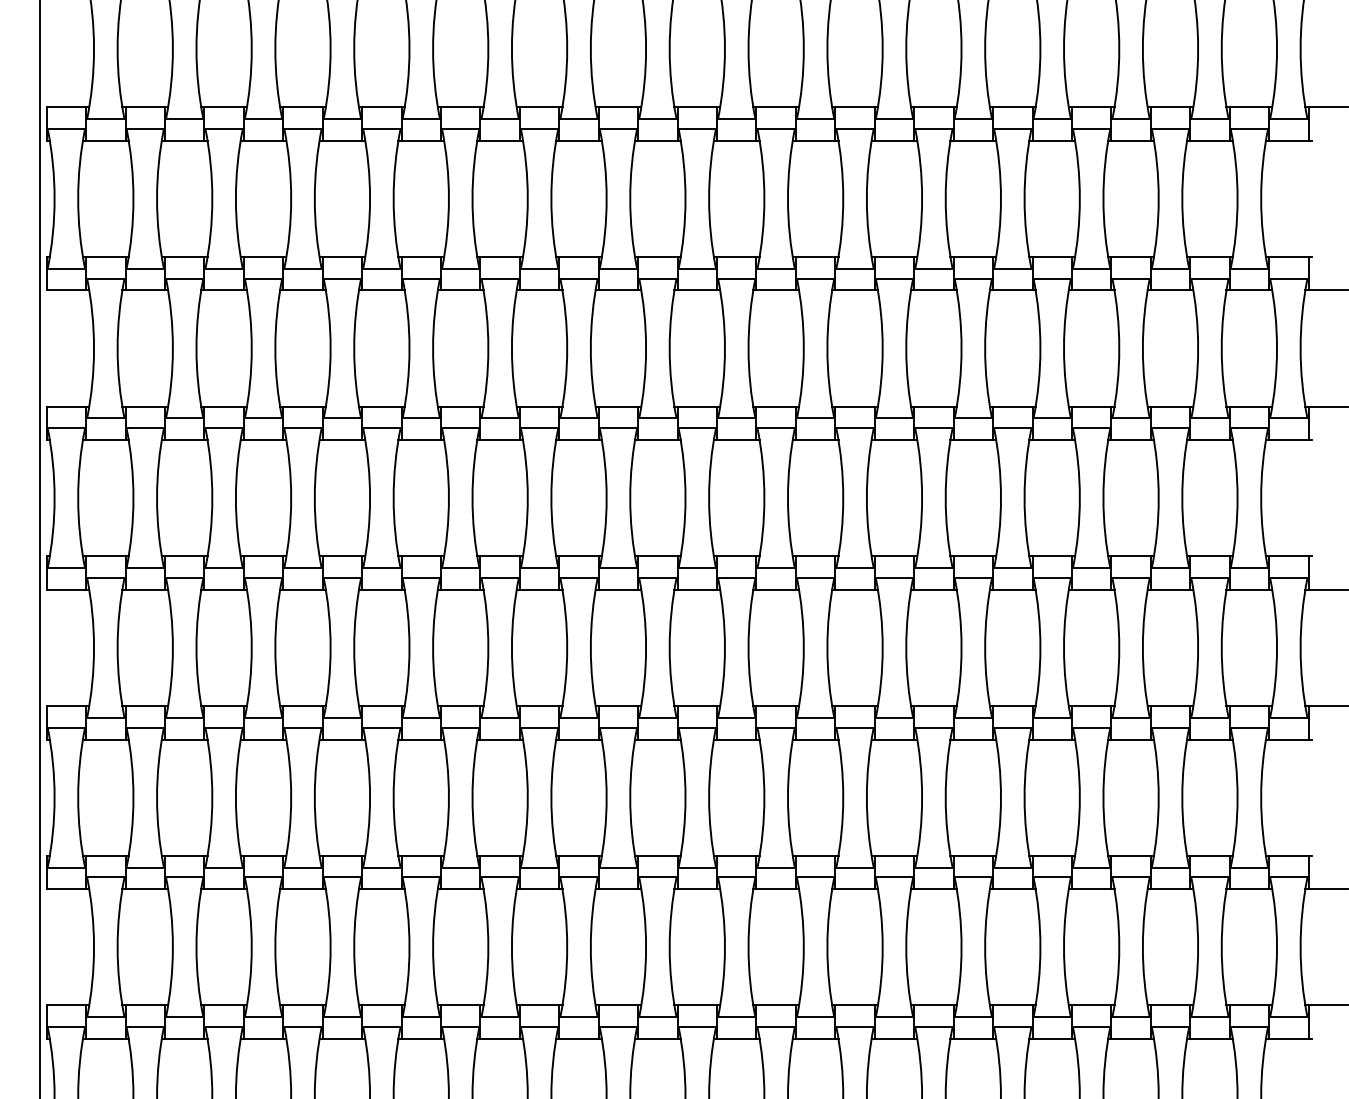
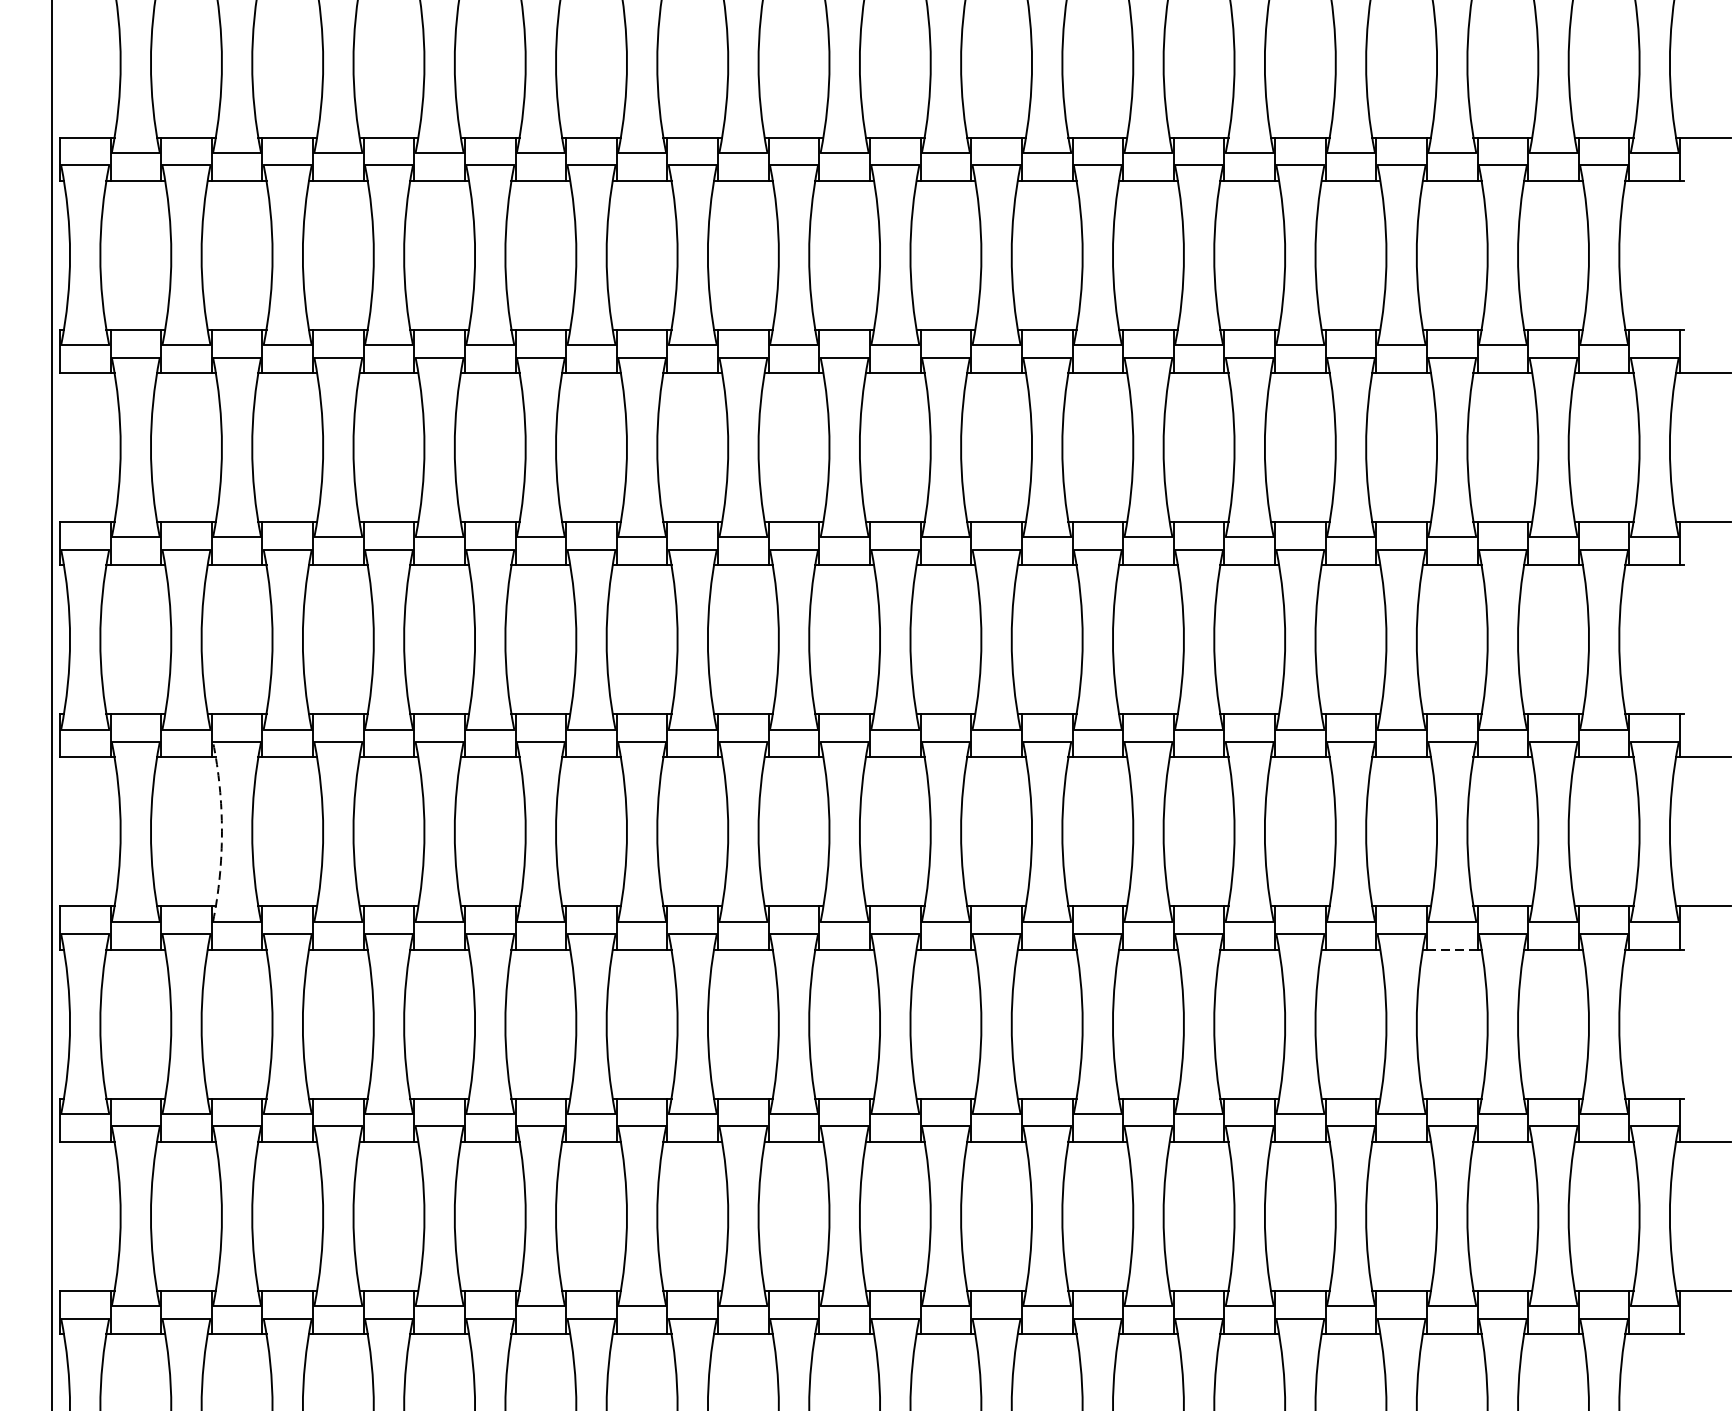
arc: (172, 647) -> (221, 831), solid -> dashed
line: (1131, 739) -> (1452, 949), solid -> dashed

